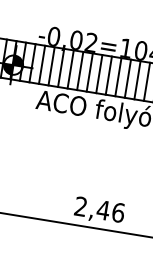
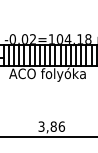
text: (91, 208) -> (47, 126), 2,46 -> 3,86

